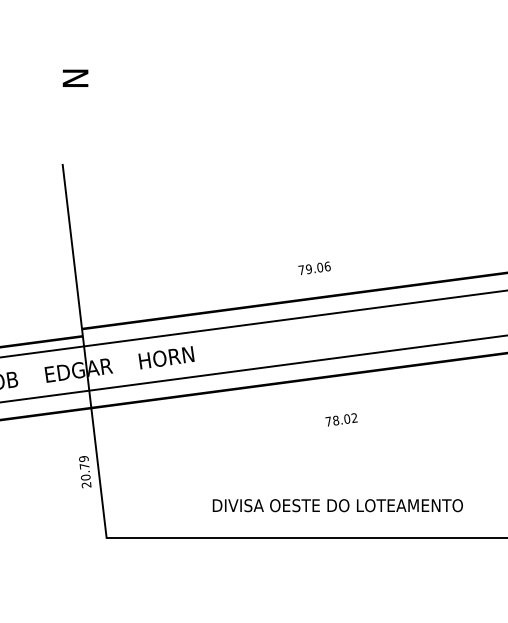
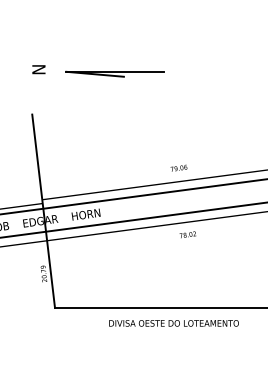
part: (221, 85) -> (114, 73), added
text: (313, 266) -> (178, 167), moved
text: (340, 419) -> (187, 234), moved
text: (336, 505) -> (173, 323), moved

